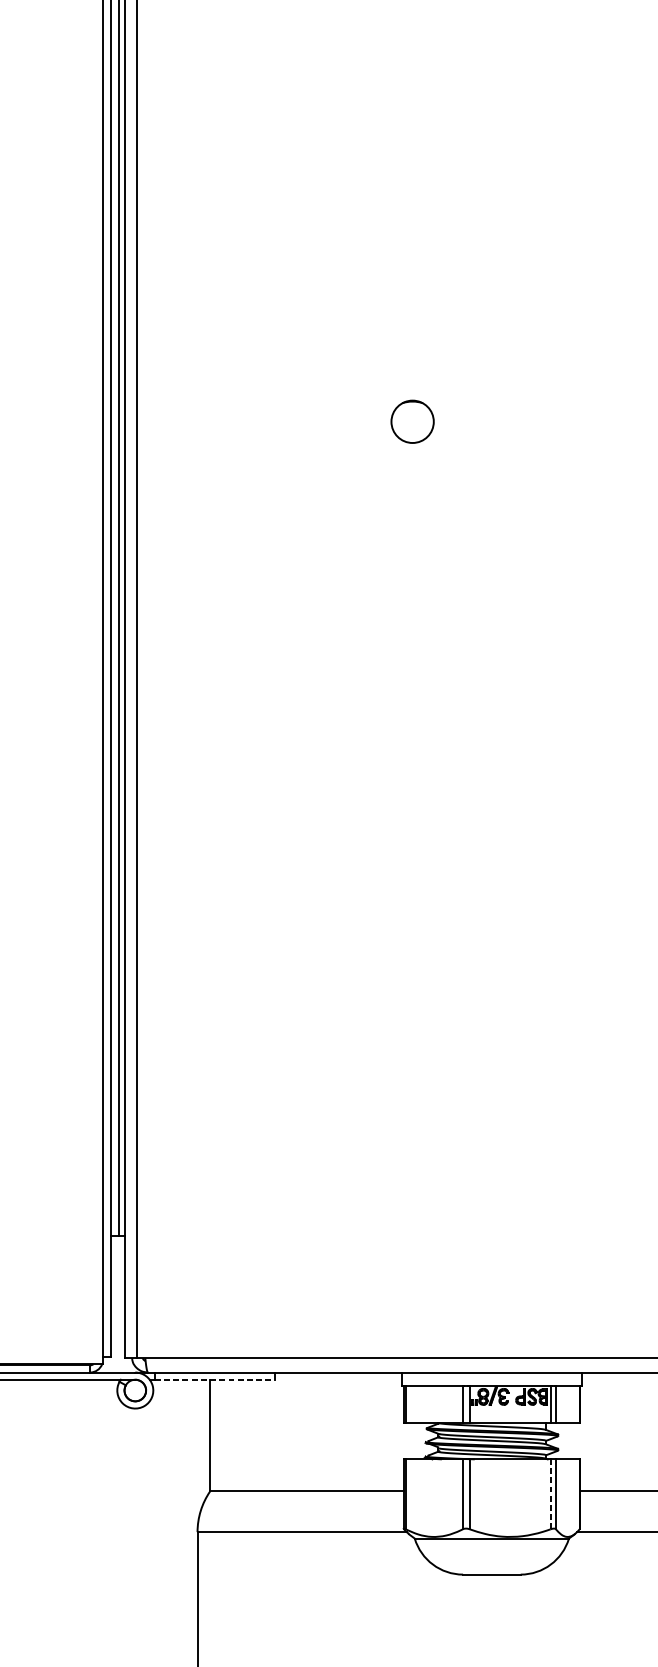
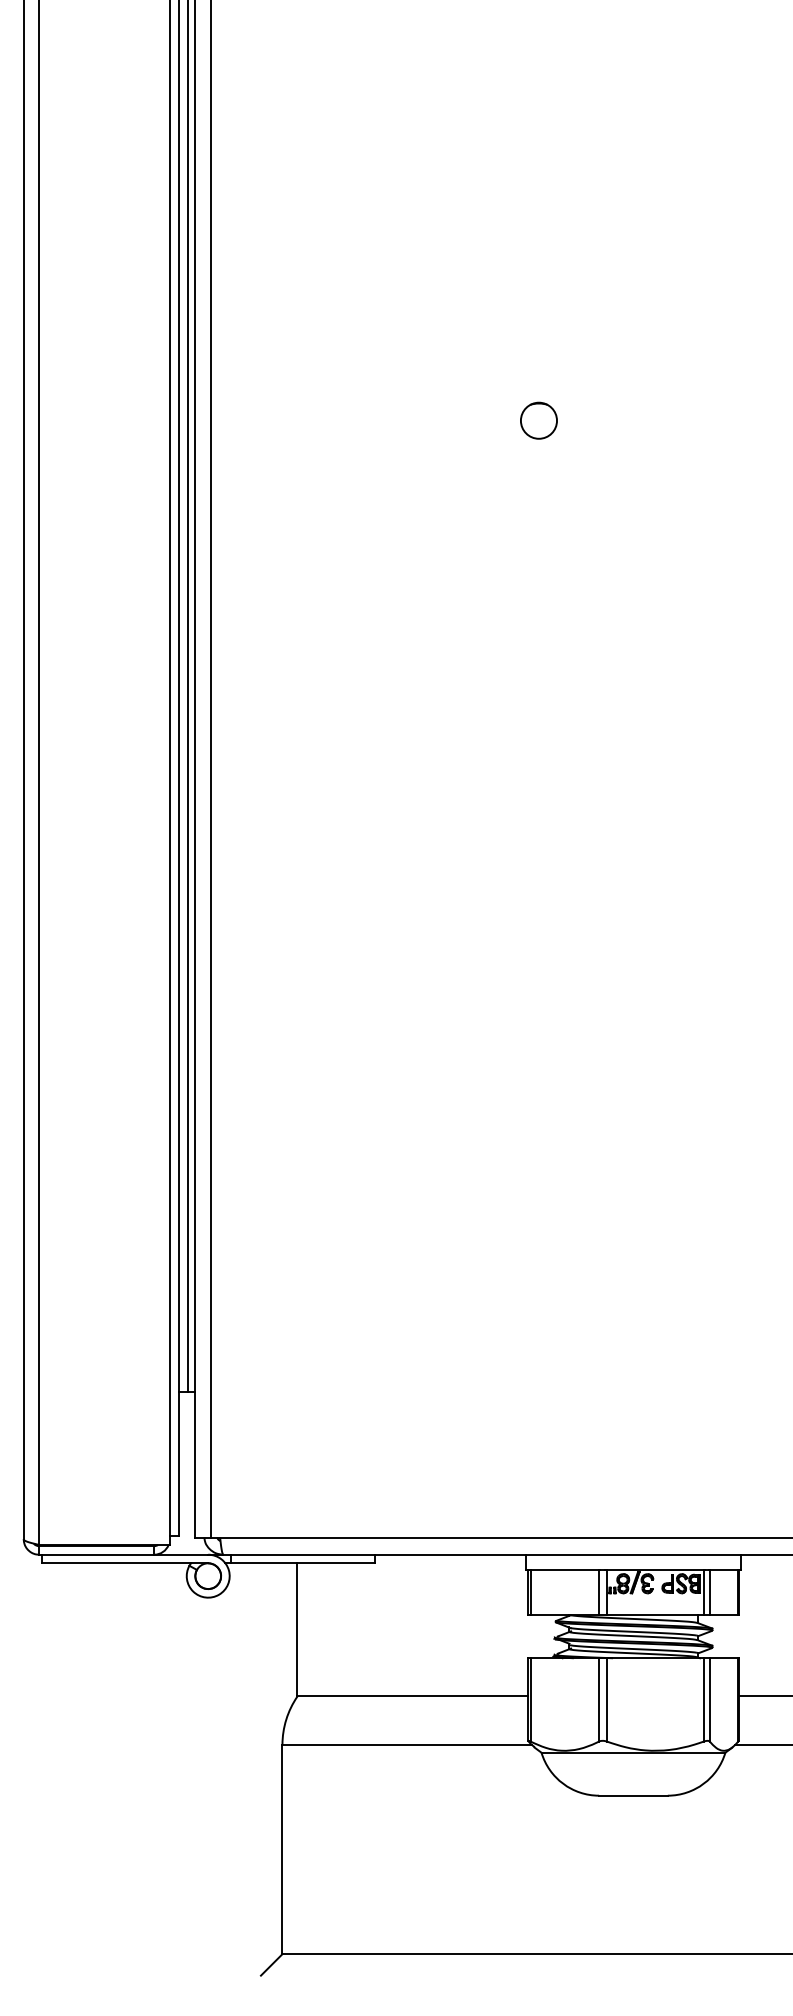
circle: (412, 421) -> (538, 420), size x0.71
line: (215, 1379) -> (303, 1563), dashed -> solid
line: (550, 1493) -> (703, 1699), dashed -> solid

